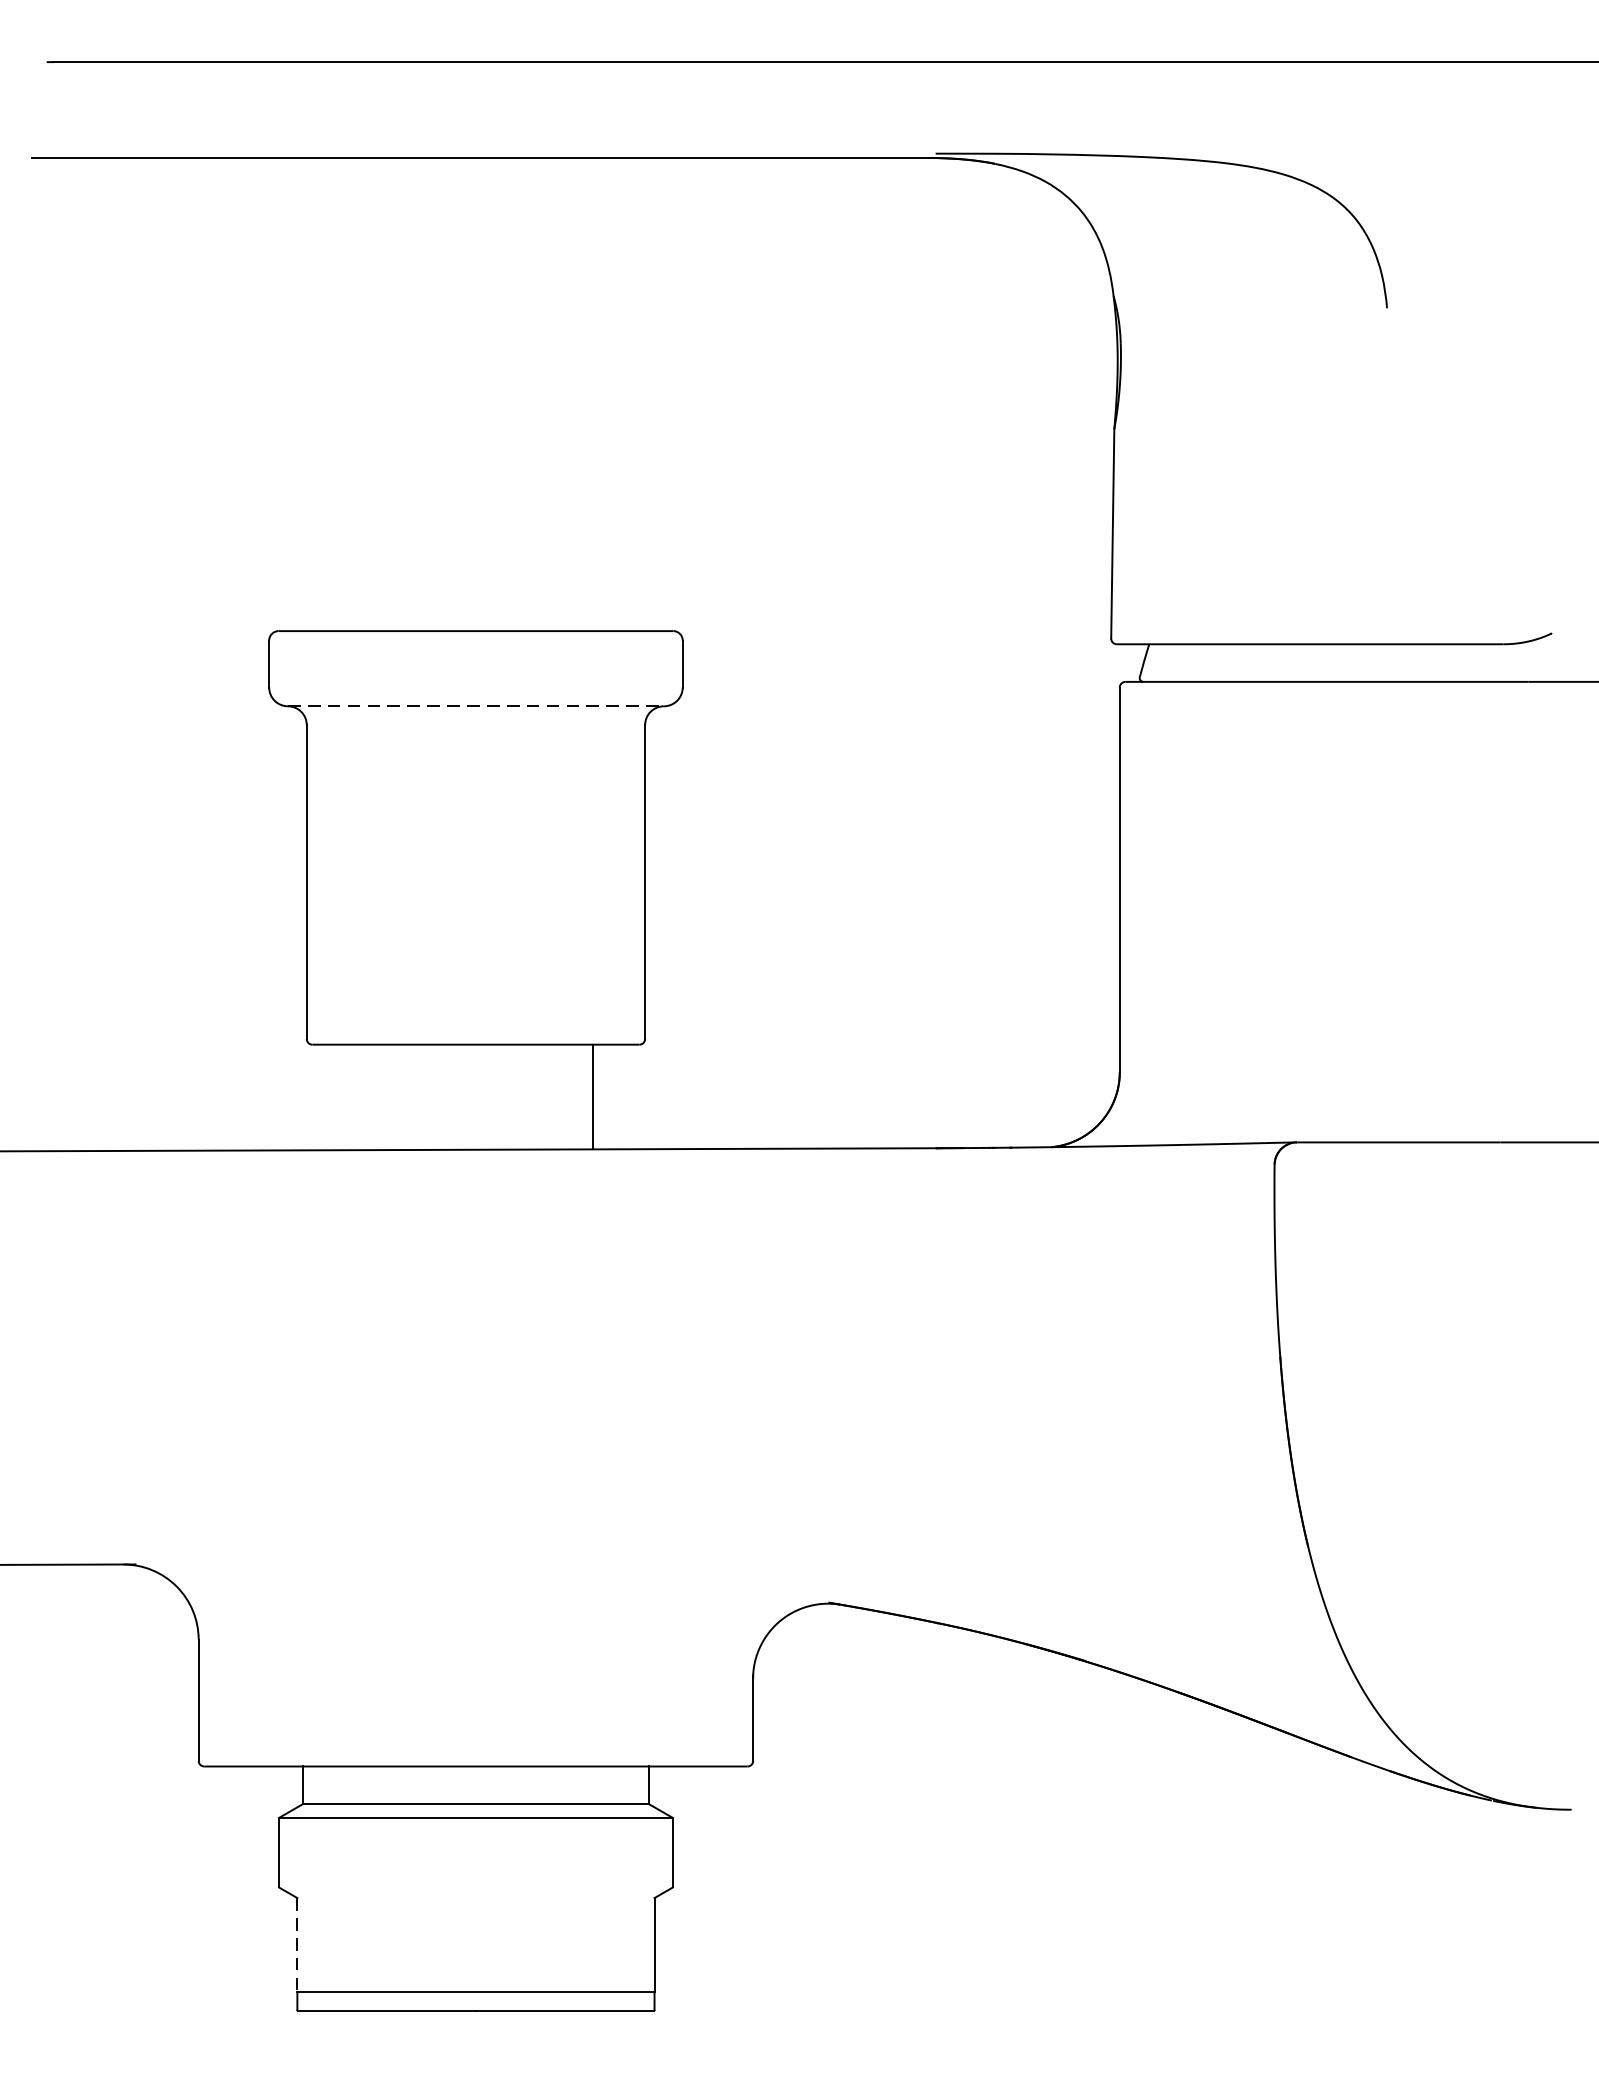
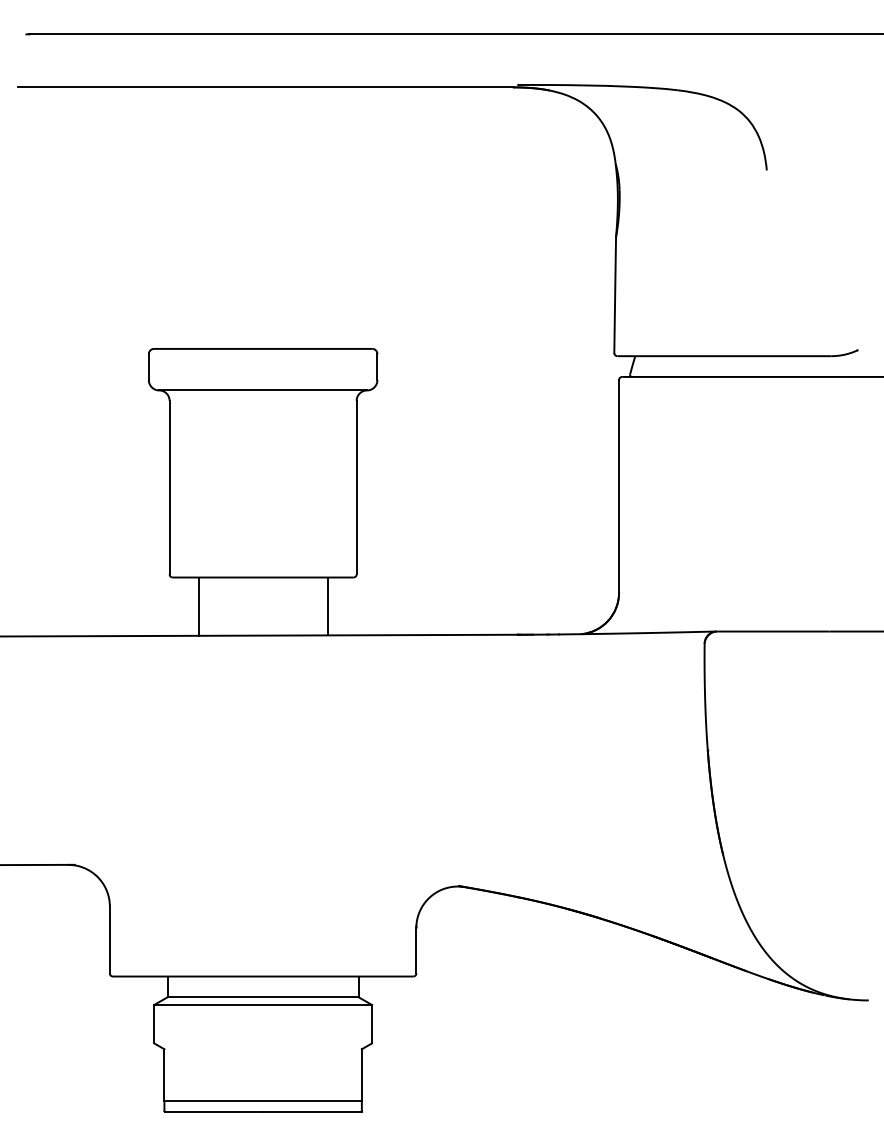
line: (476, 706) -> (263, 390), dashed -> solid
line: (359, 1097) -> (198, 606), added
line: (297, 1945) -> (164, 1075), dashed -> solid

